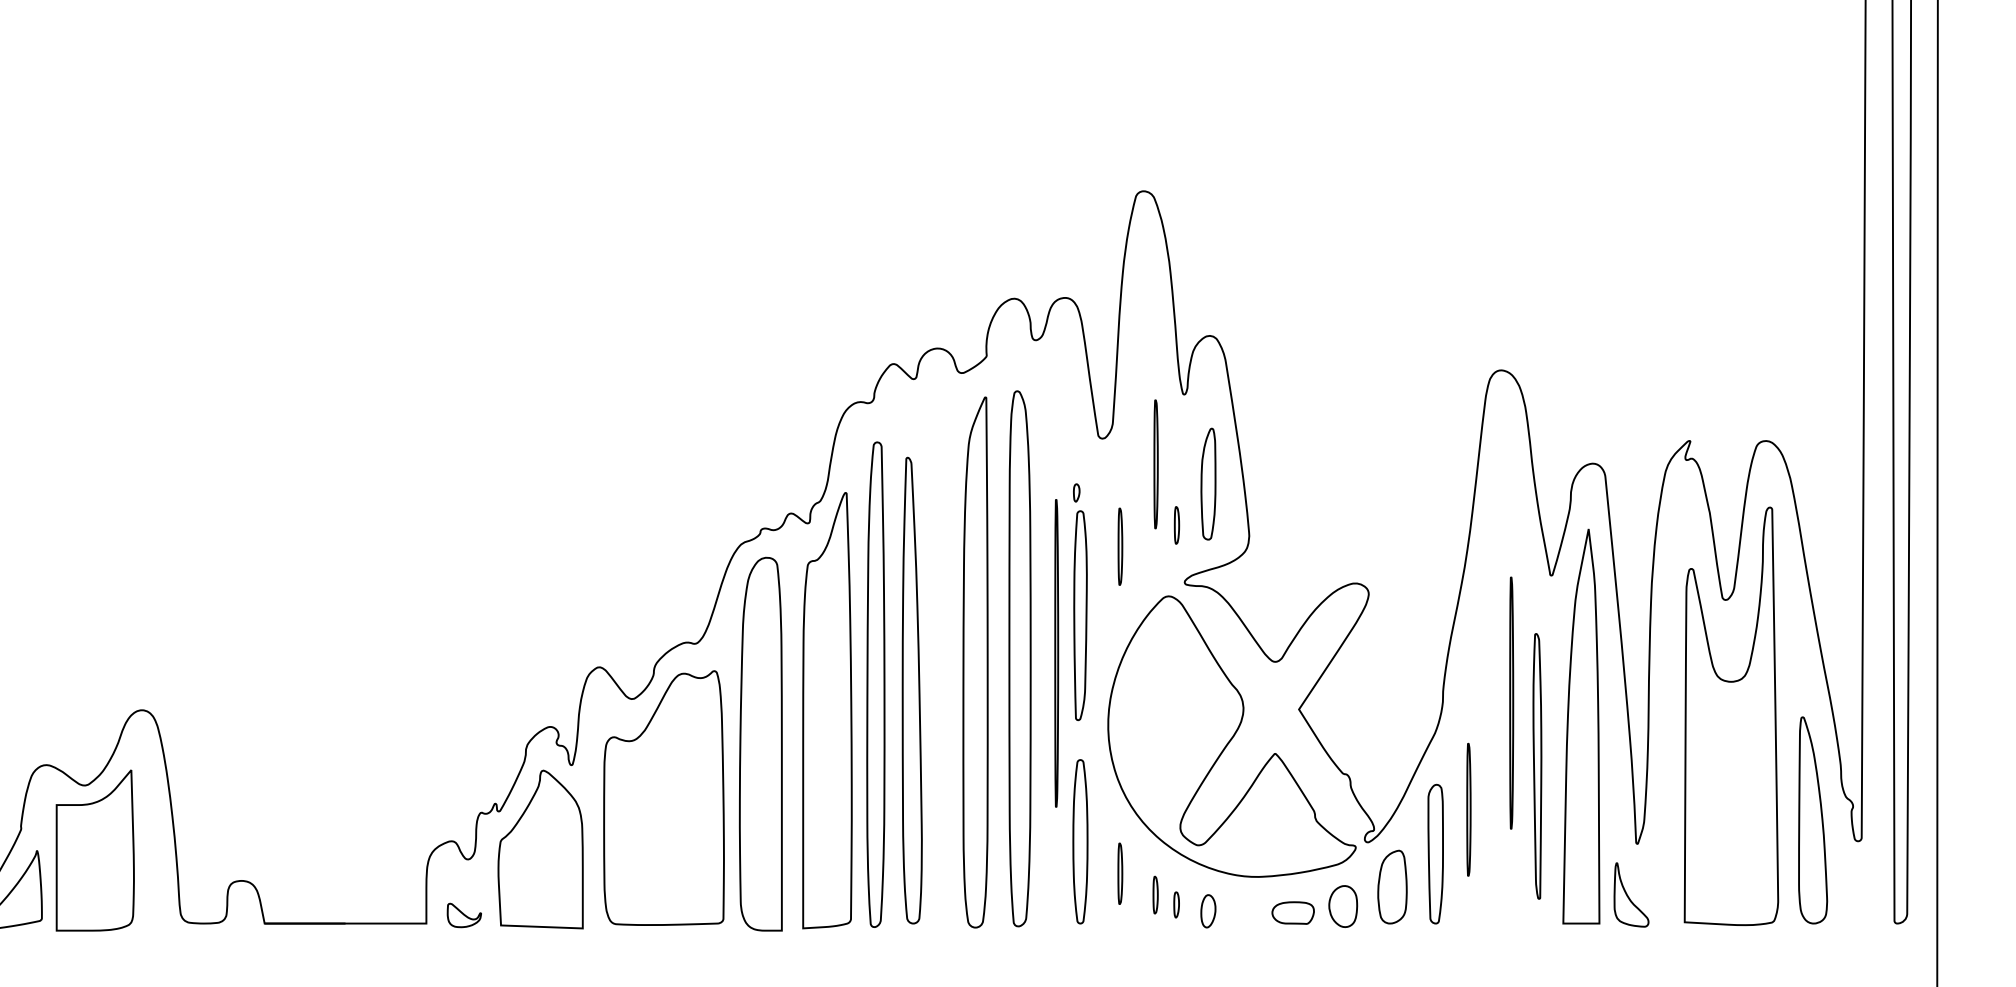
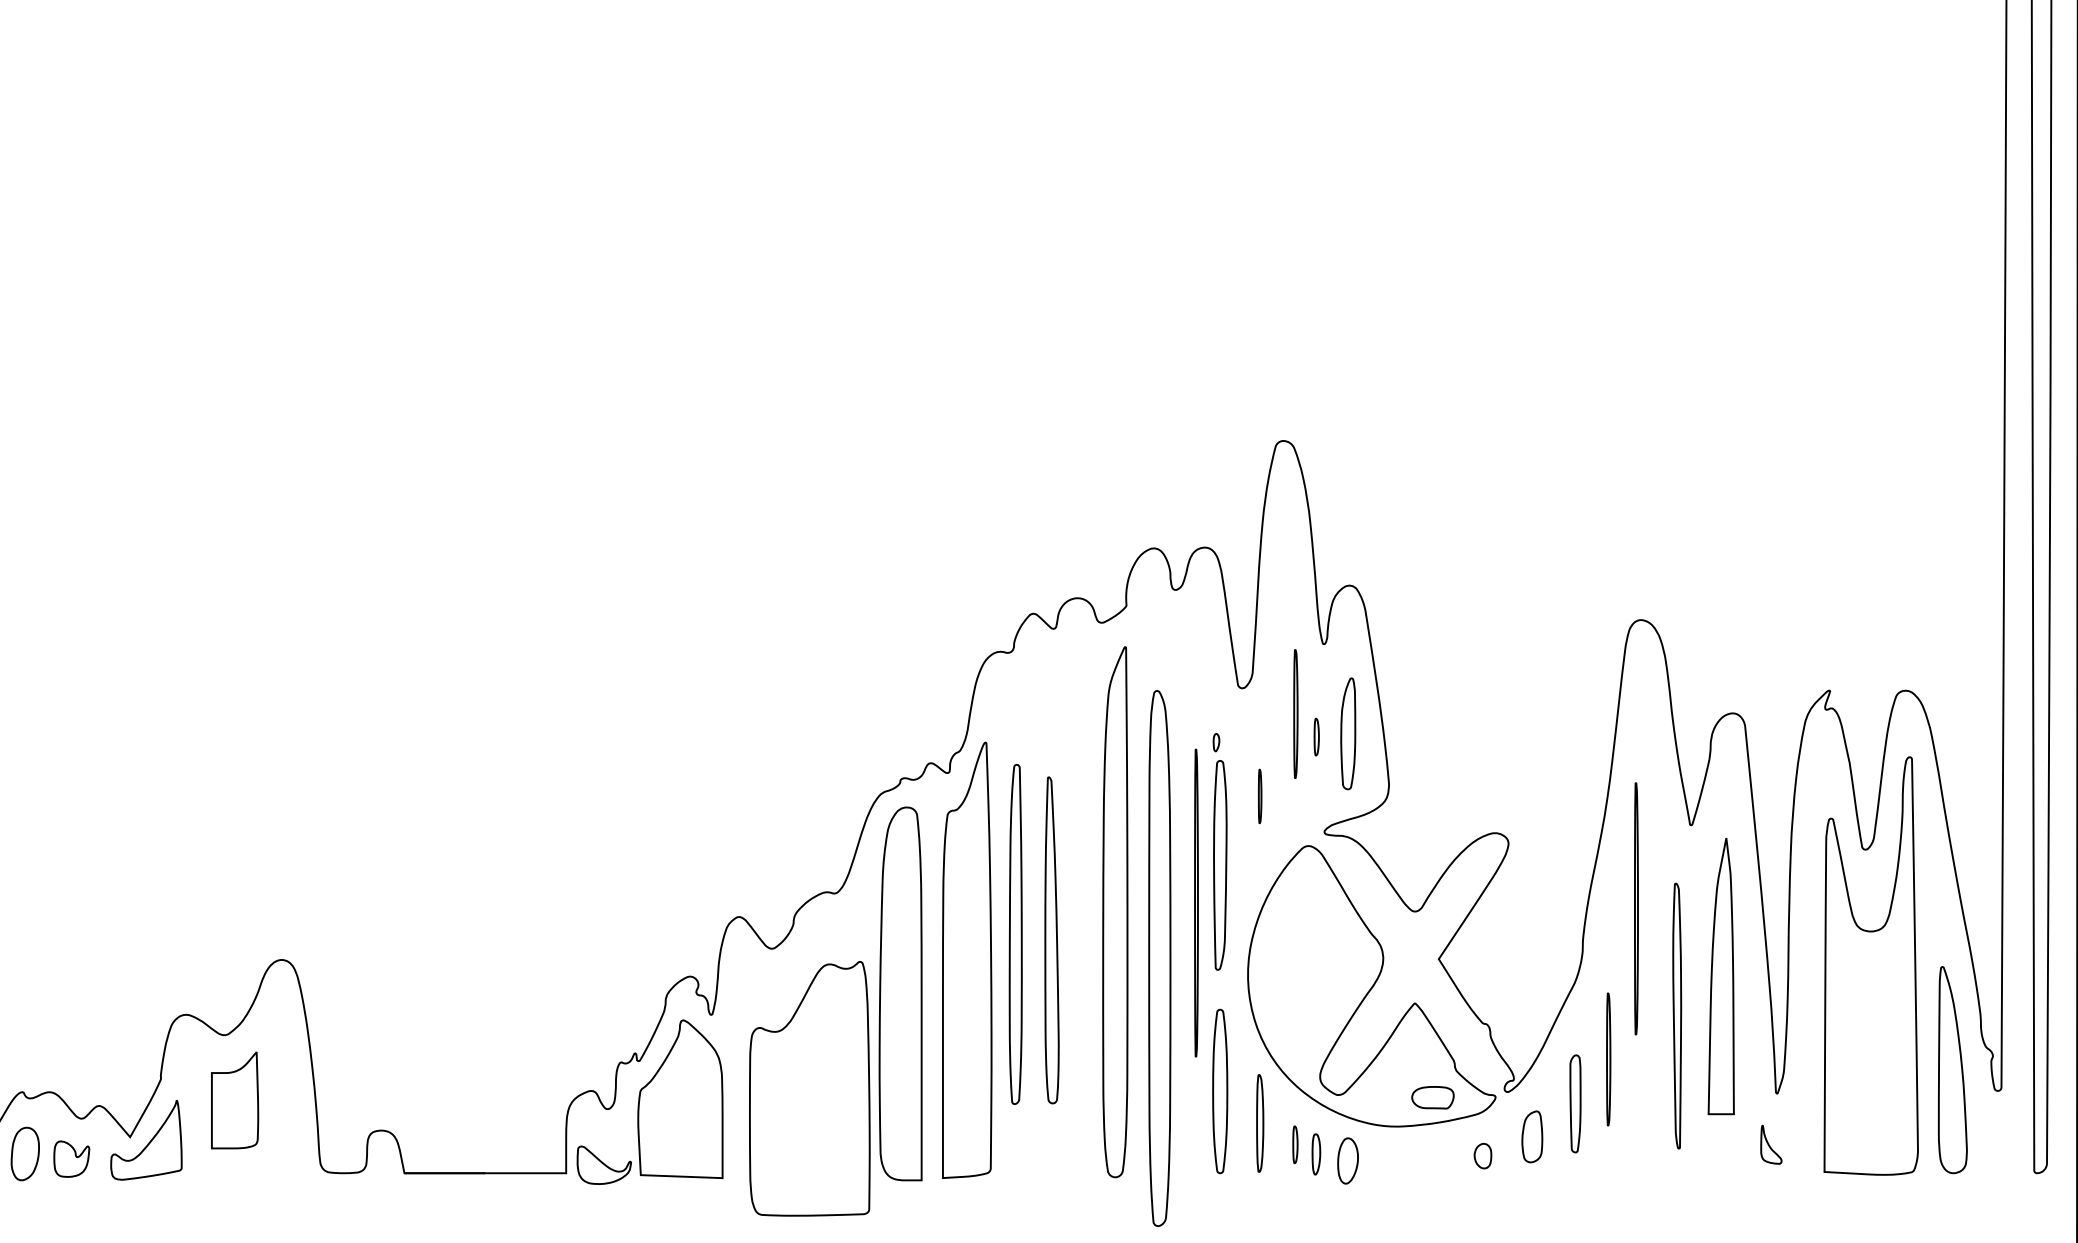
part: (1176, 524) -> (1316, 736), moved
part: (1119, 546) -> (1259, 796), size x0.7
part: (1019, 658) -> (1159, 958), moved
part: (875, 684) -> (1015, 934), size x0.7
part: (911, 690) -> (1051, 940), size x0.7
line: (1510, 702) -> (1635, 908), moved
part: (1581, 726) -> (1721, 976), size x0.7
part: (663, 797) -> (809, 1088), moved
part: (94, 850) -> (234, 1100), size x0.6
part: (1435, 853) -> (1575, 1103), size x0.7
part: (1119, 873) -> (1259, 1123), size x1.6
part: (1392, 886) -> (1532, 1136), size x0.7
part: (1631, 894) -> (1771, 1144), size x0.6
part: (1176, 904) -> (1316, 1154), size x1.6
part: (1342, 905) -> (1482, 1155), size x0.6
part: (1208, 910) -> (1348, 1160), size x1.4
part: (1292, 912) -> (1432, 1097), moved
part: (463, 914) -> (603, 1164), size x1.6

